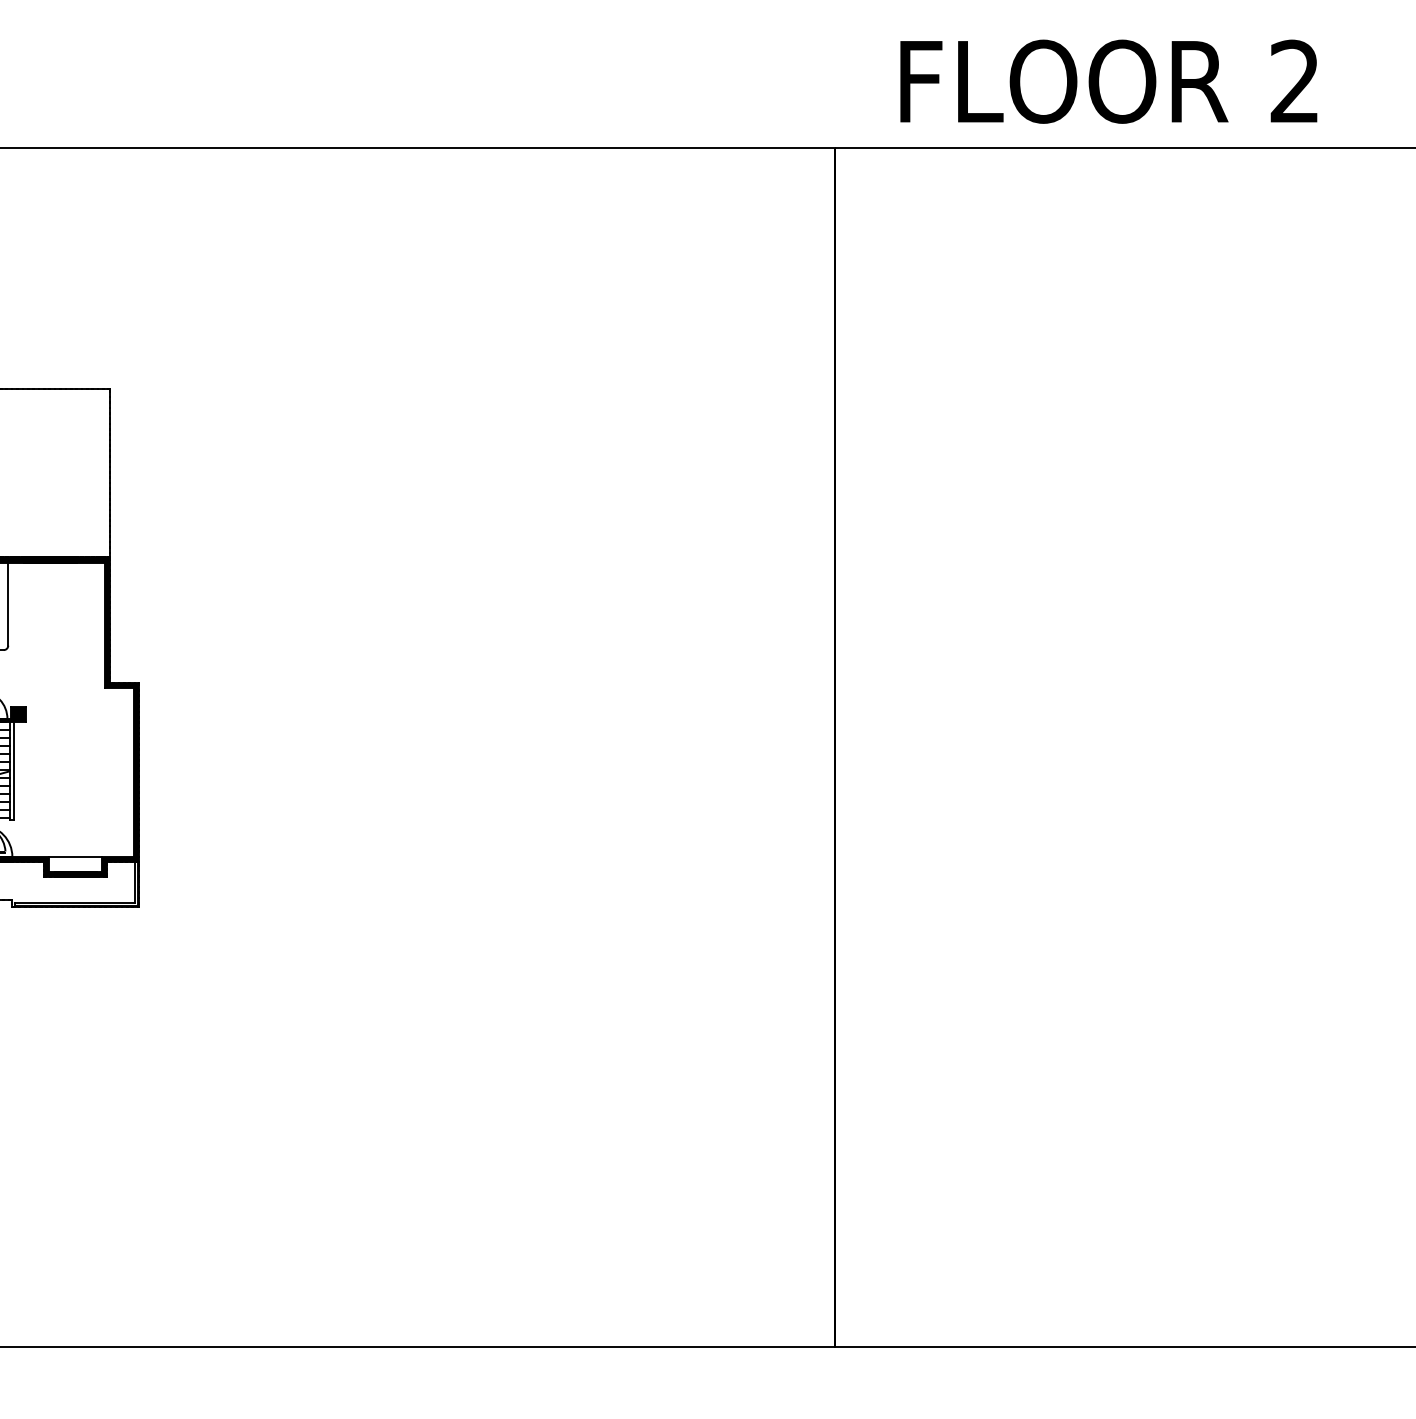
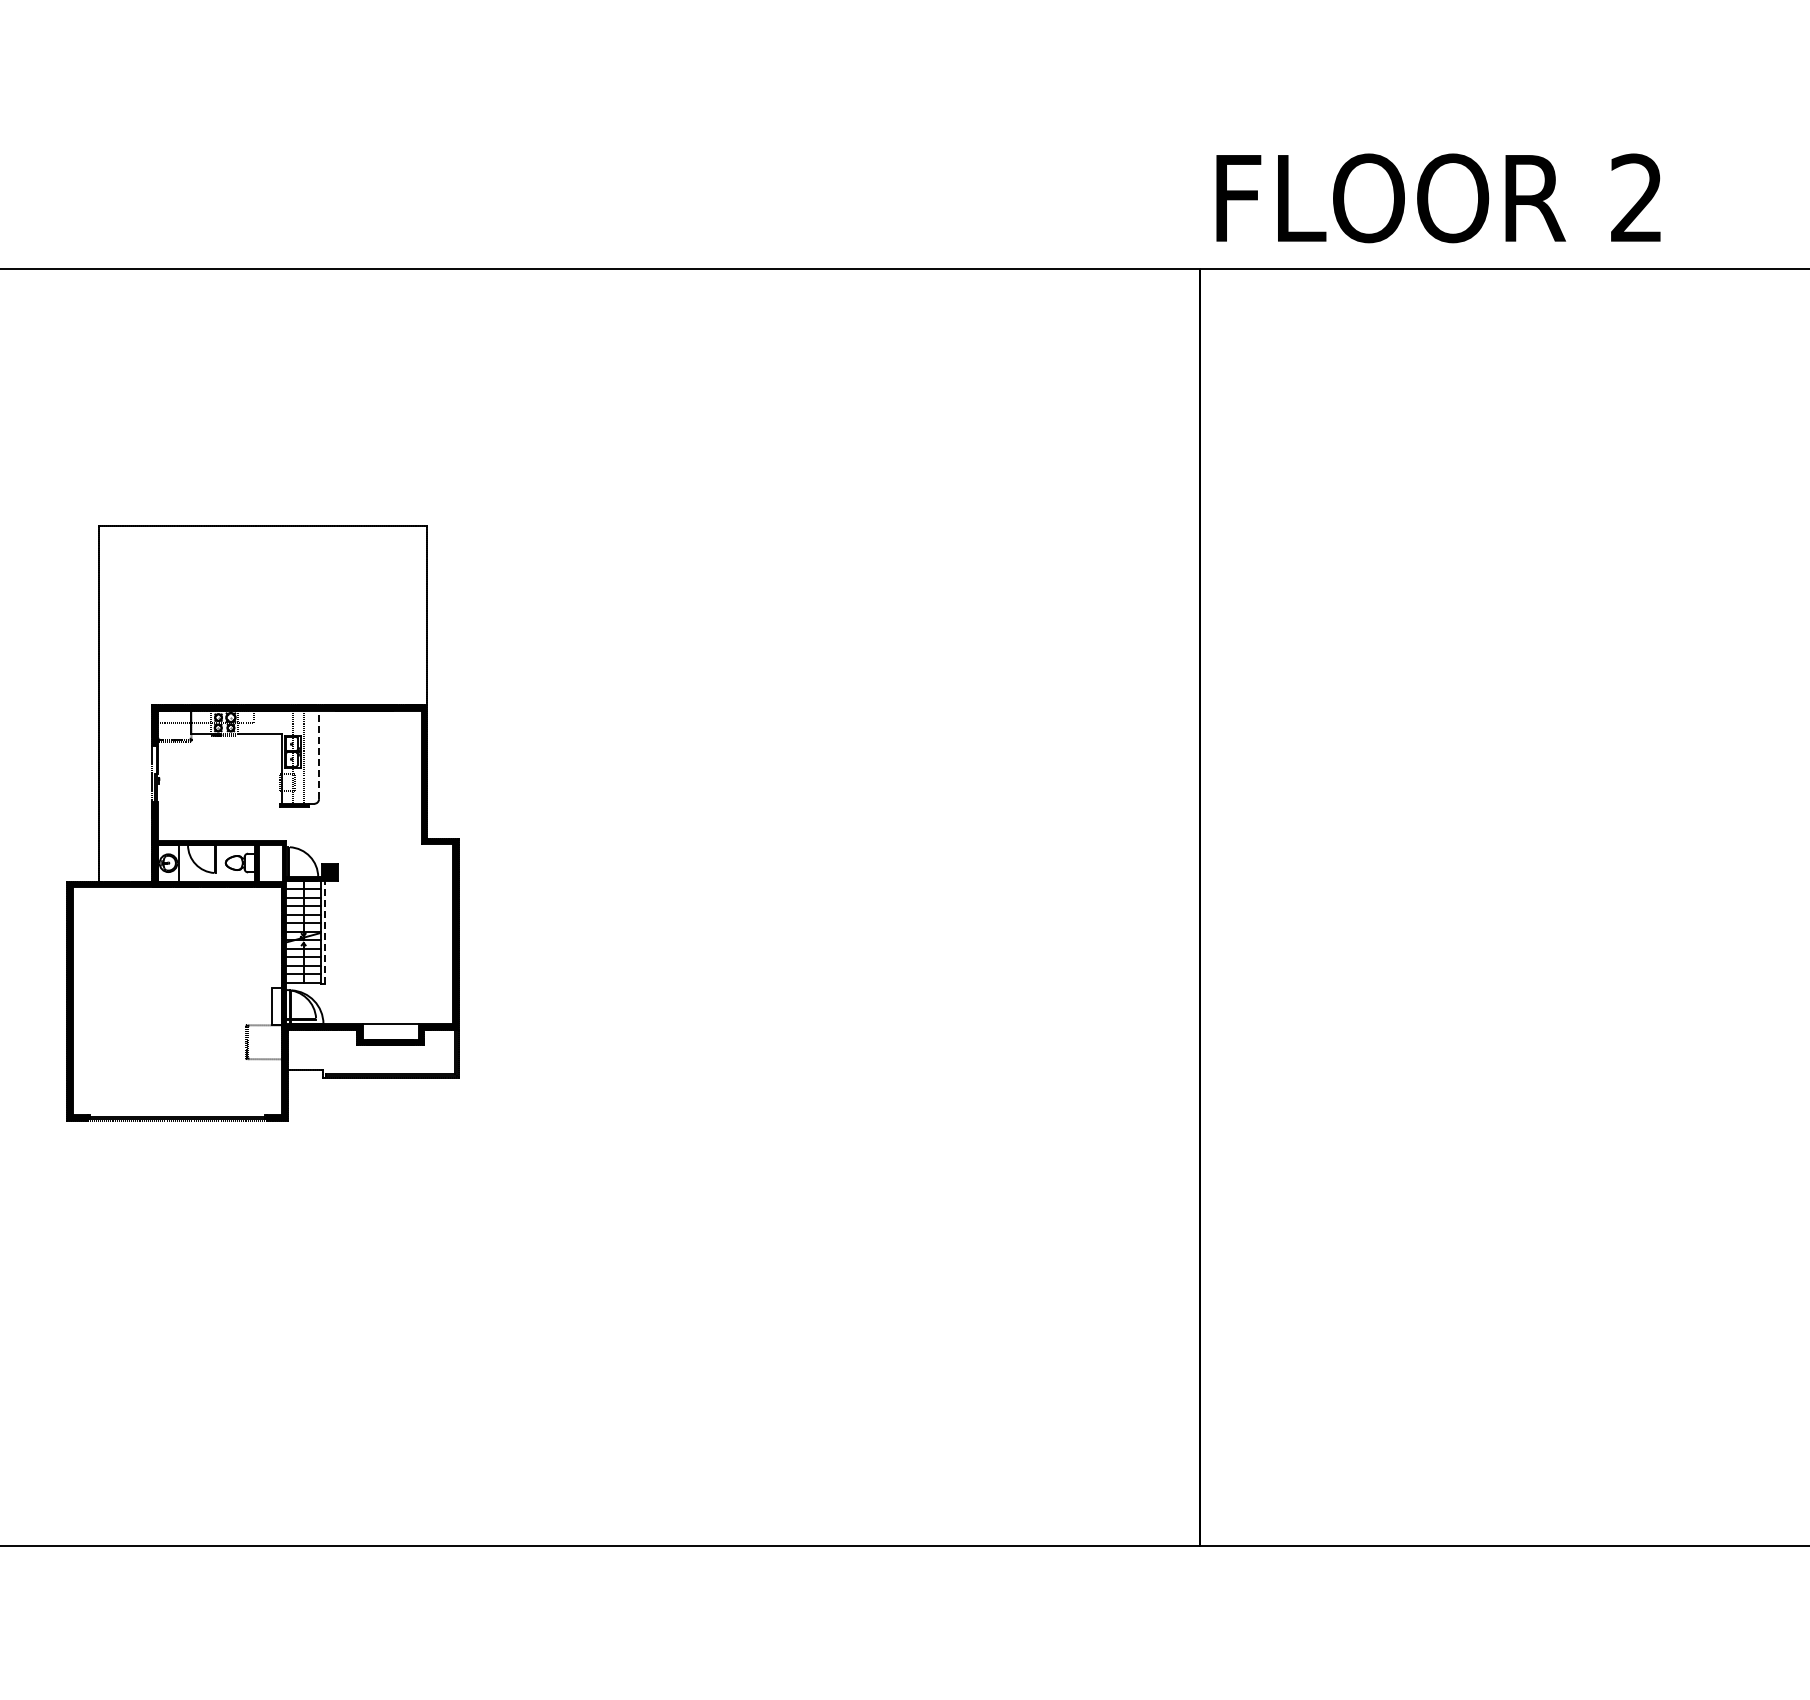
text: (1108, 81) -> (1438, 198), moved
line: (8, 603) -> (319, 754), solid -> dashed
line: (14, 770) -> (325, 932), solid -> dashed

